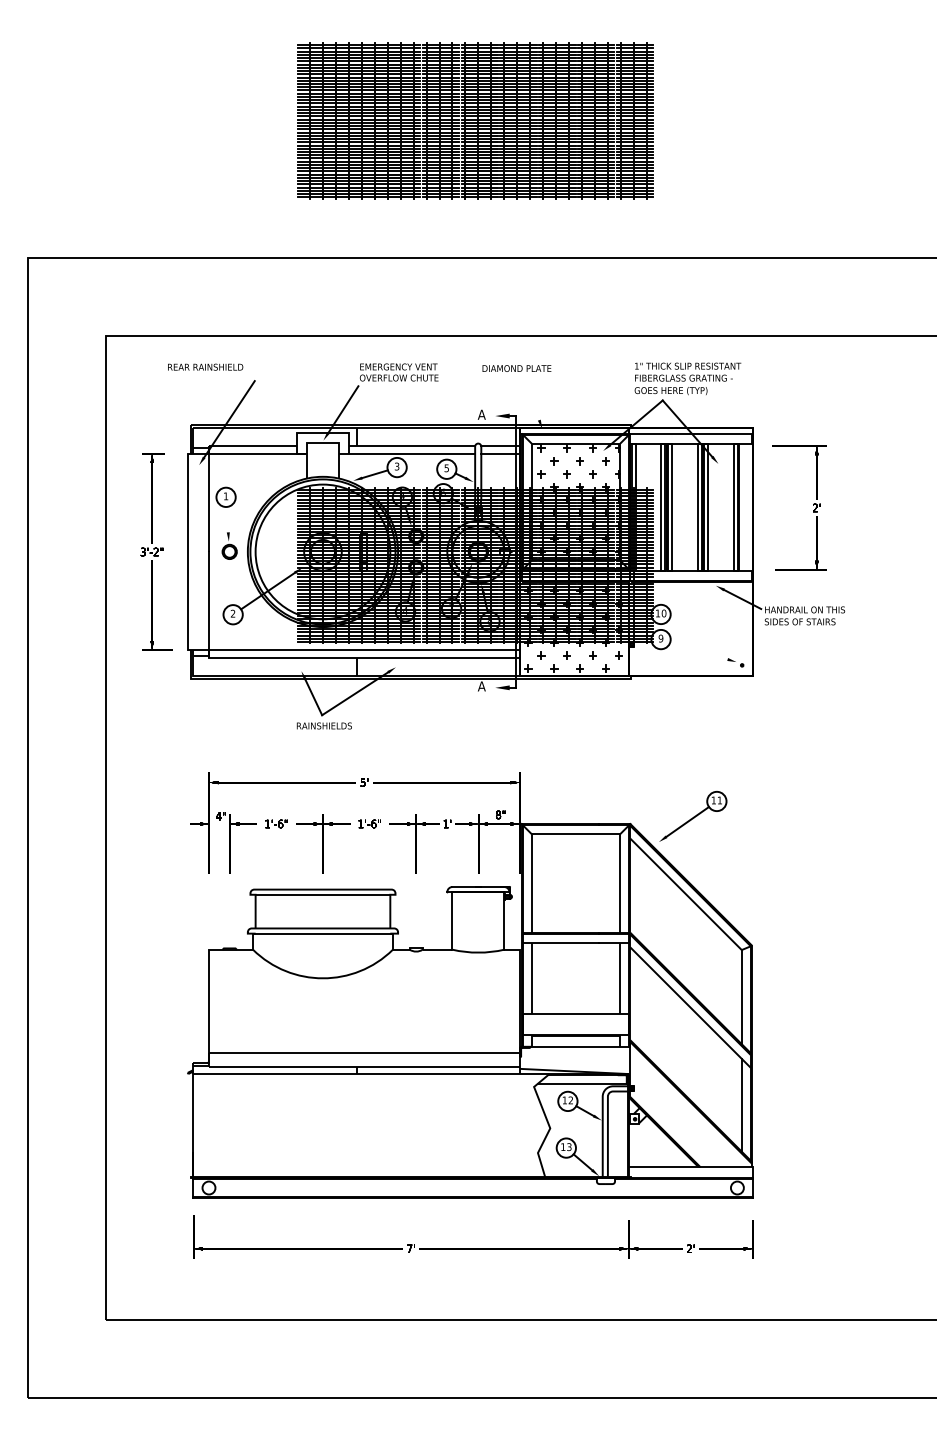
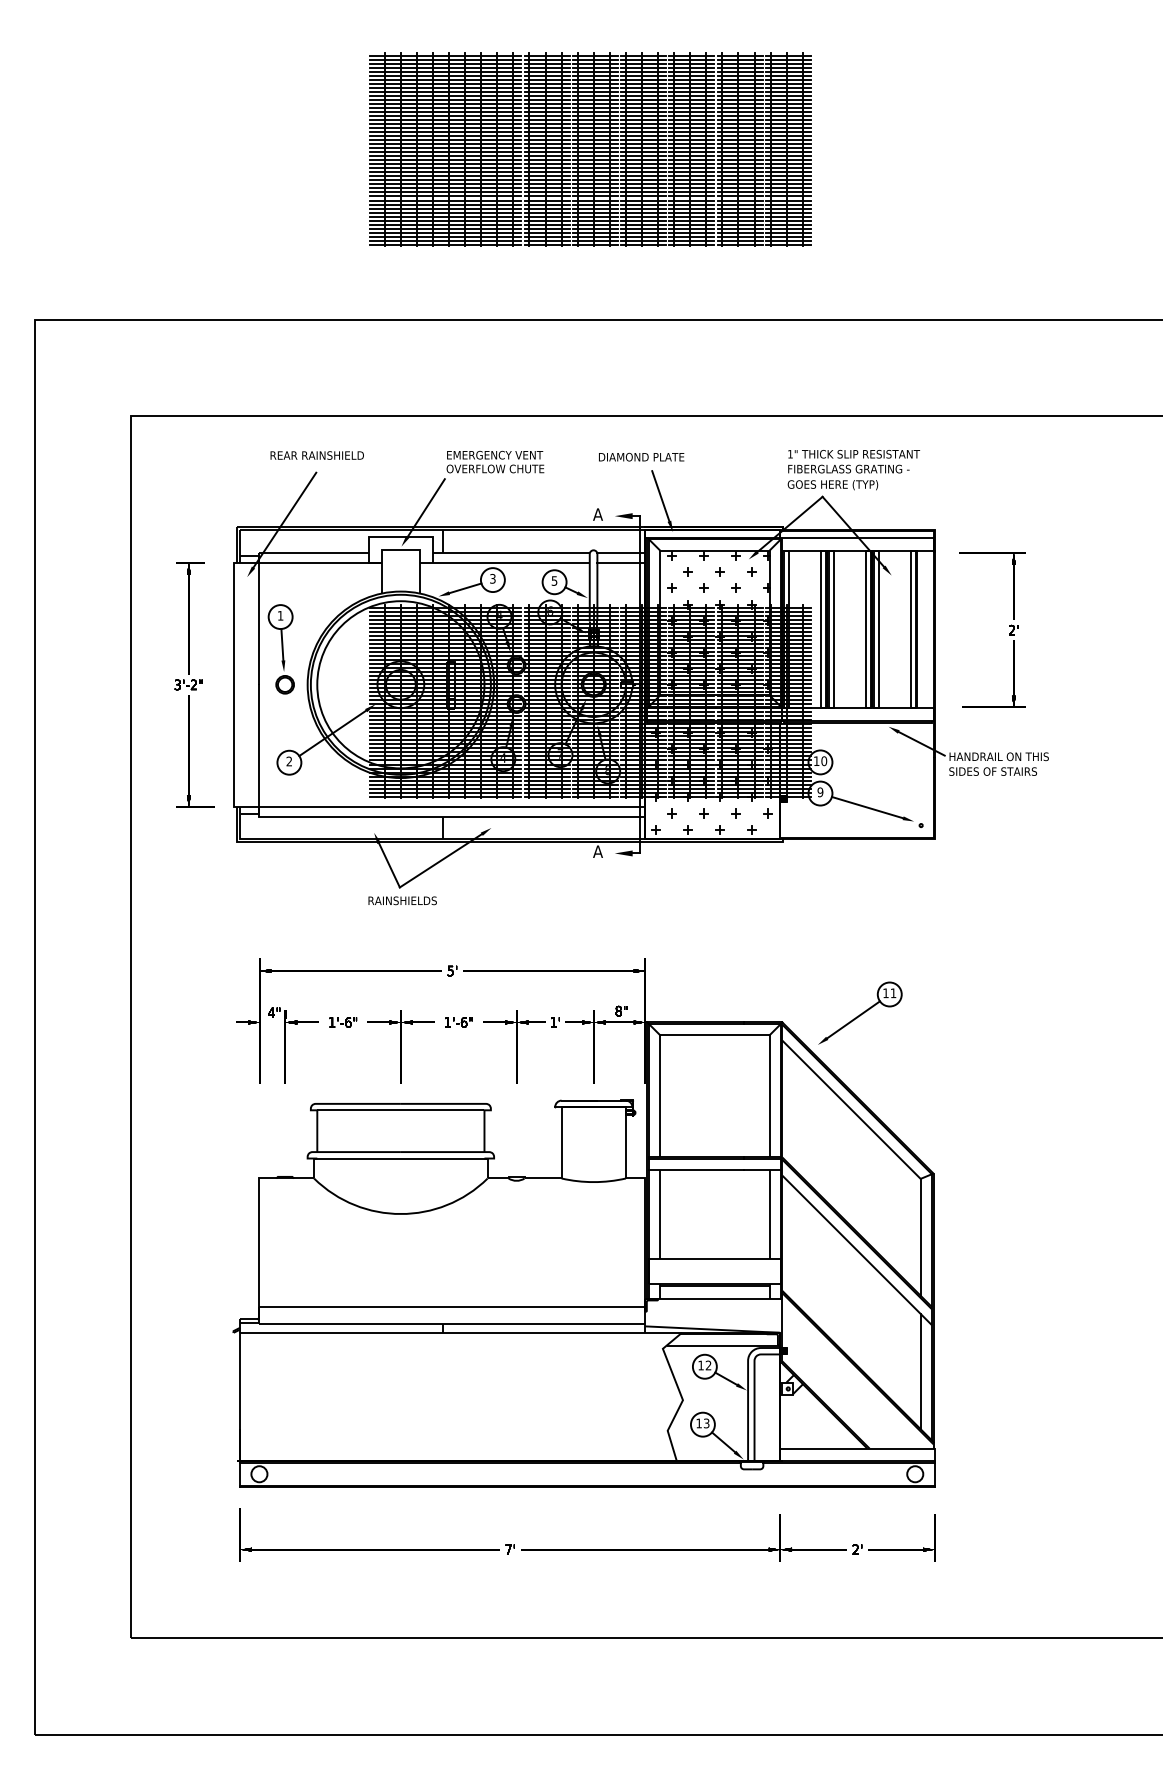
text: (205, 366) -> (317, 454), moved
line: (532, 399) -> (660, 495), added
line: (227, 519) -> (282, 644), added
line: (698, 650) -> (866, 807), added

